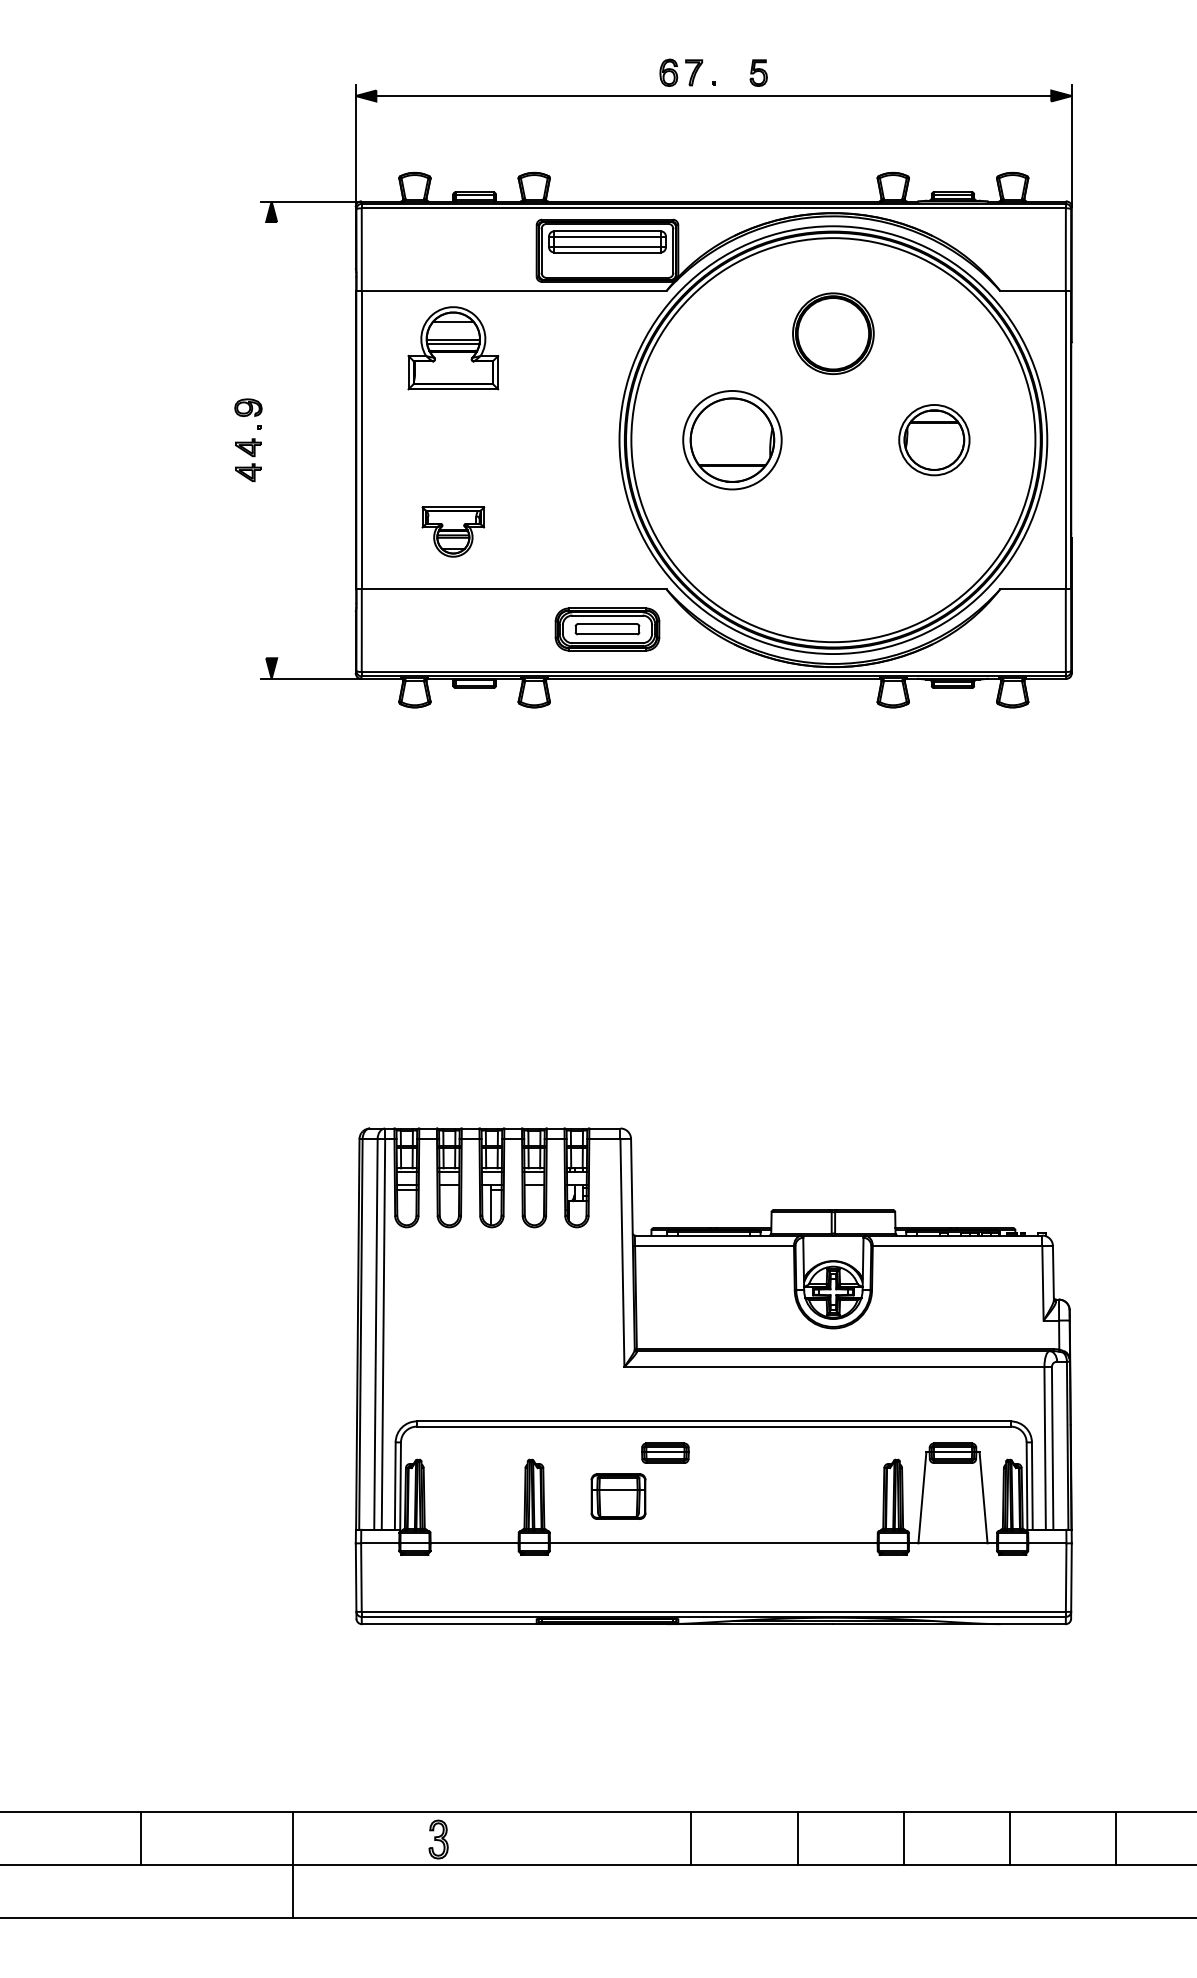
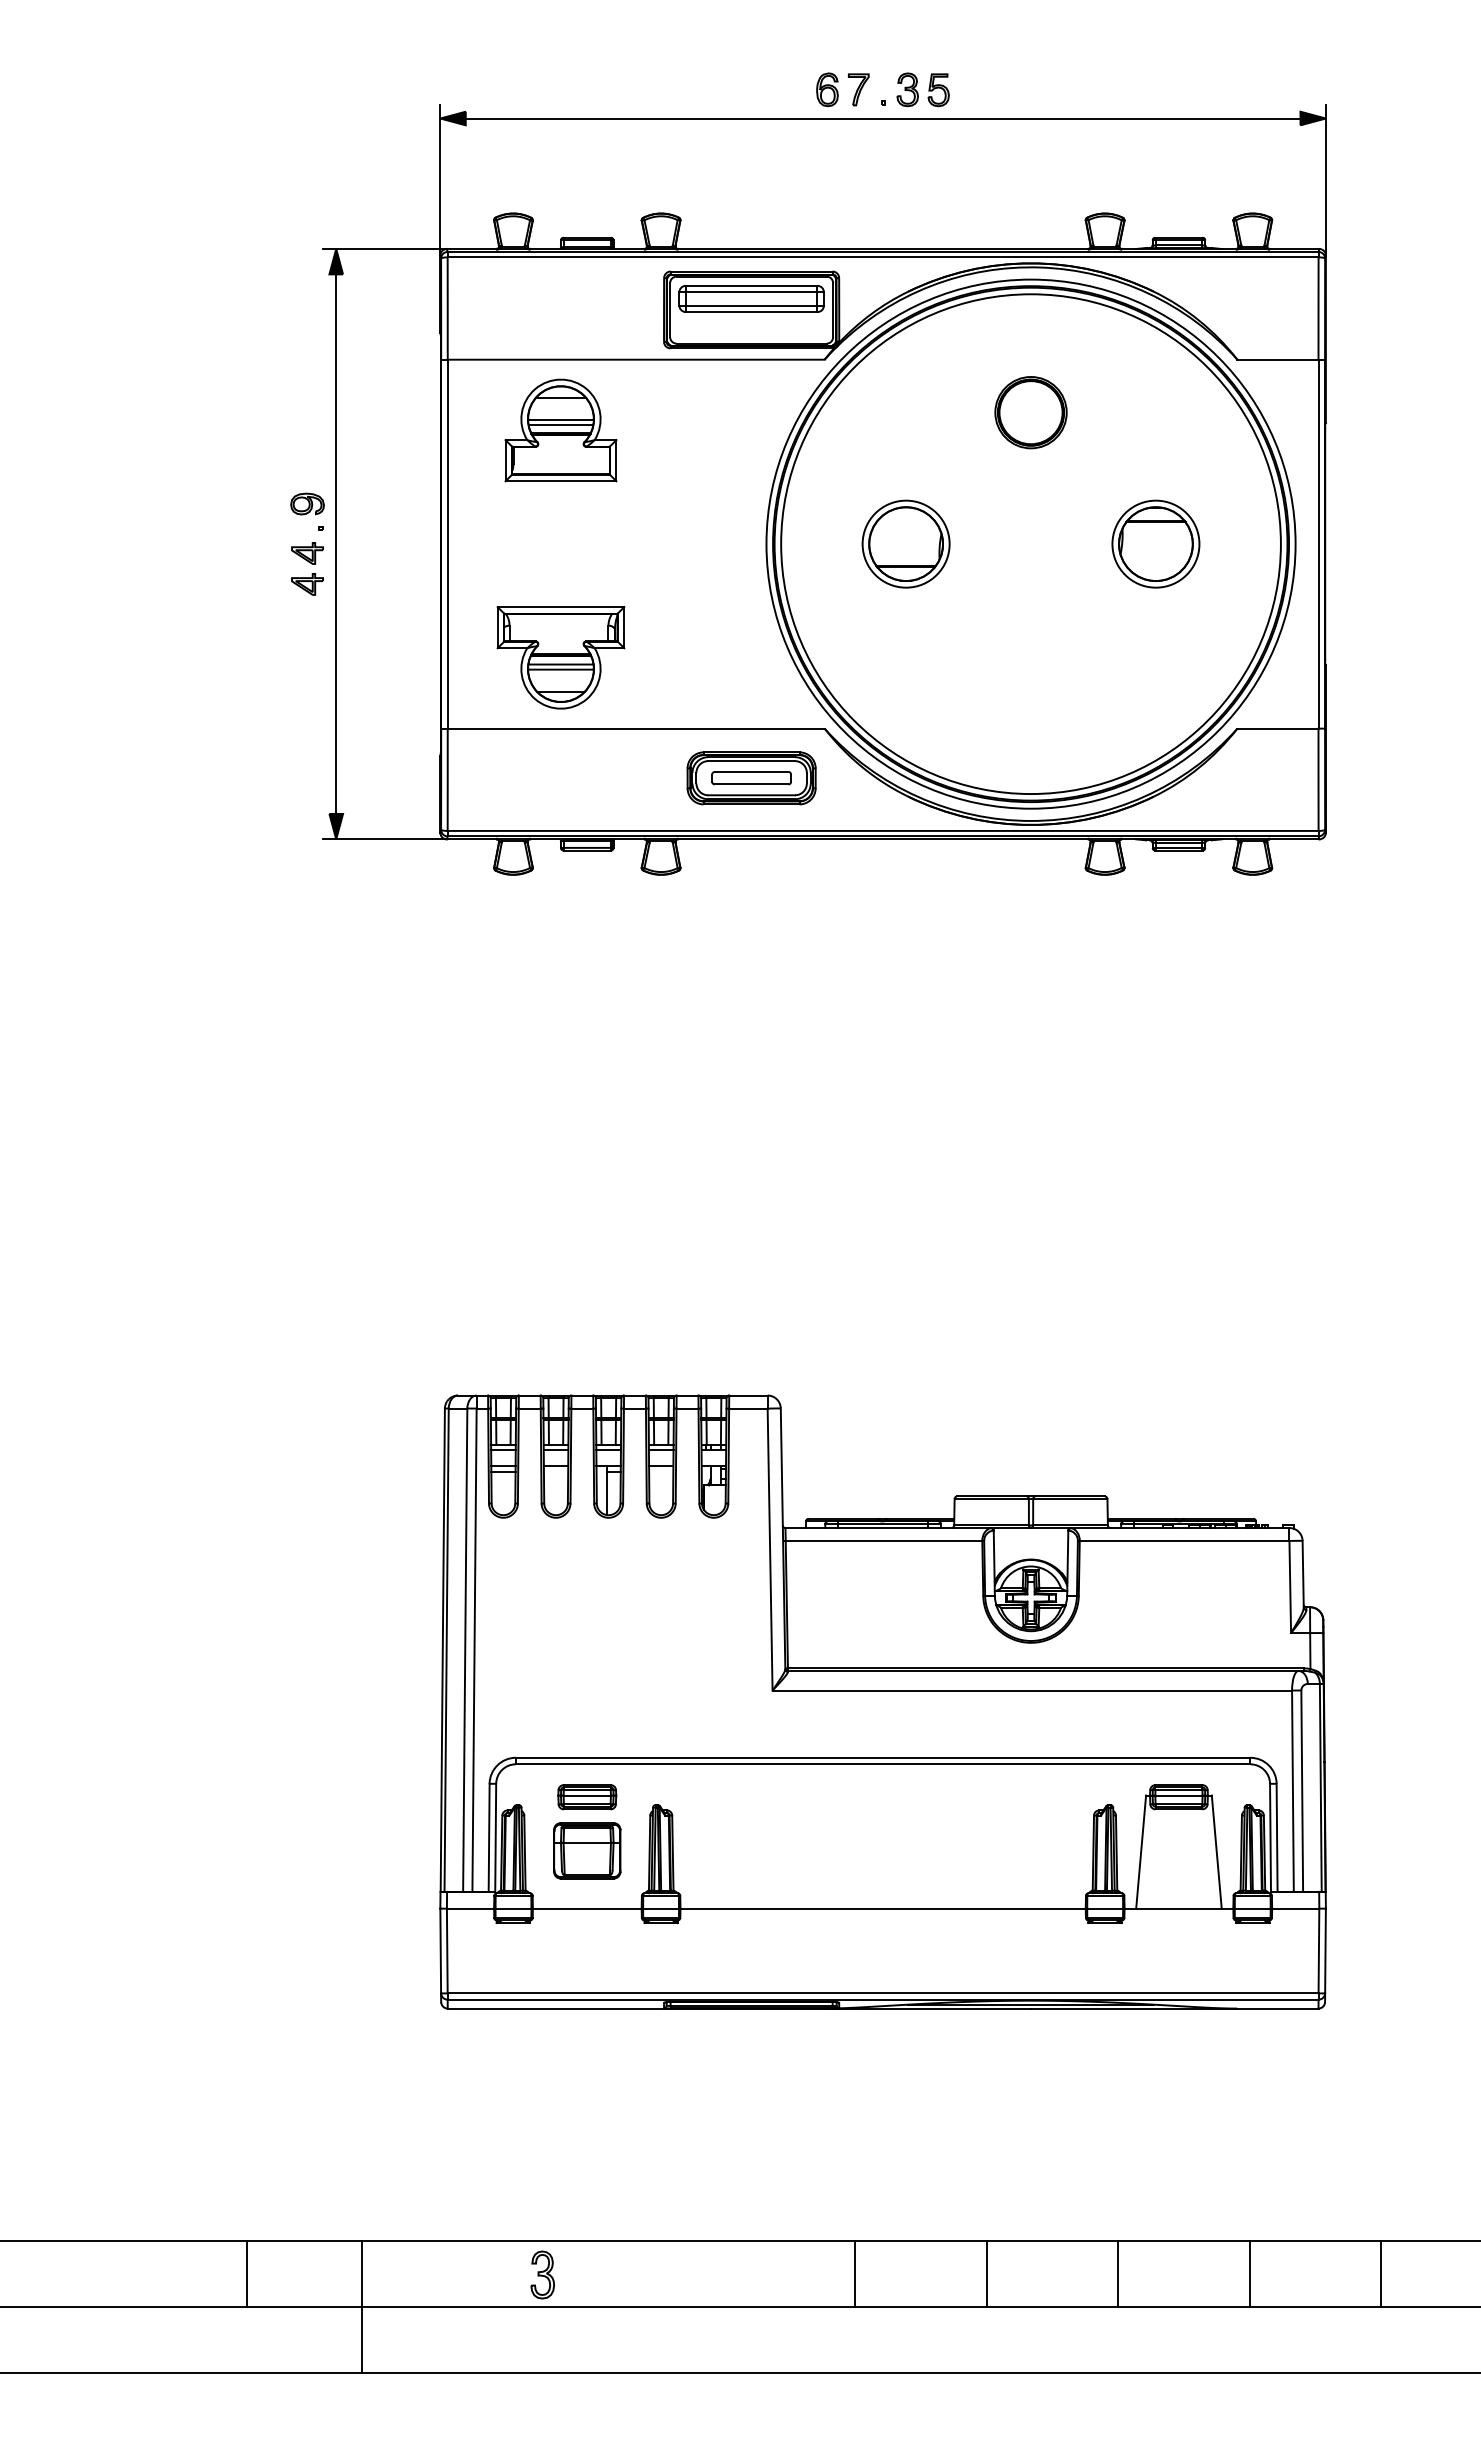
part: (733, 72) -> (907, 89), added
part: (832, 333) -> (1030, 412), size x0.71
line: (271, 439) -> (336, 543), added
part: (731, 439) -> (905, 543), size x0.71
part: (452, 531) -> (560, 657), size x1.67
part: (665, 1453) -> (587, 1797), moved
part: (618, 1496) -> (587, 1850), moved
line: (140, 1838) -> (247, 2273), moved

